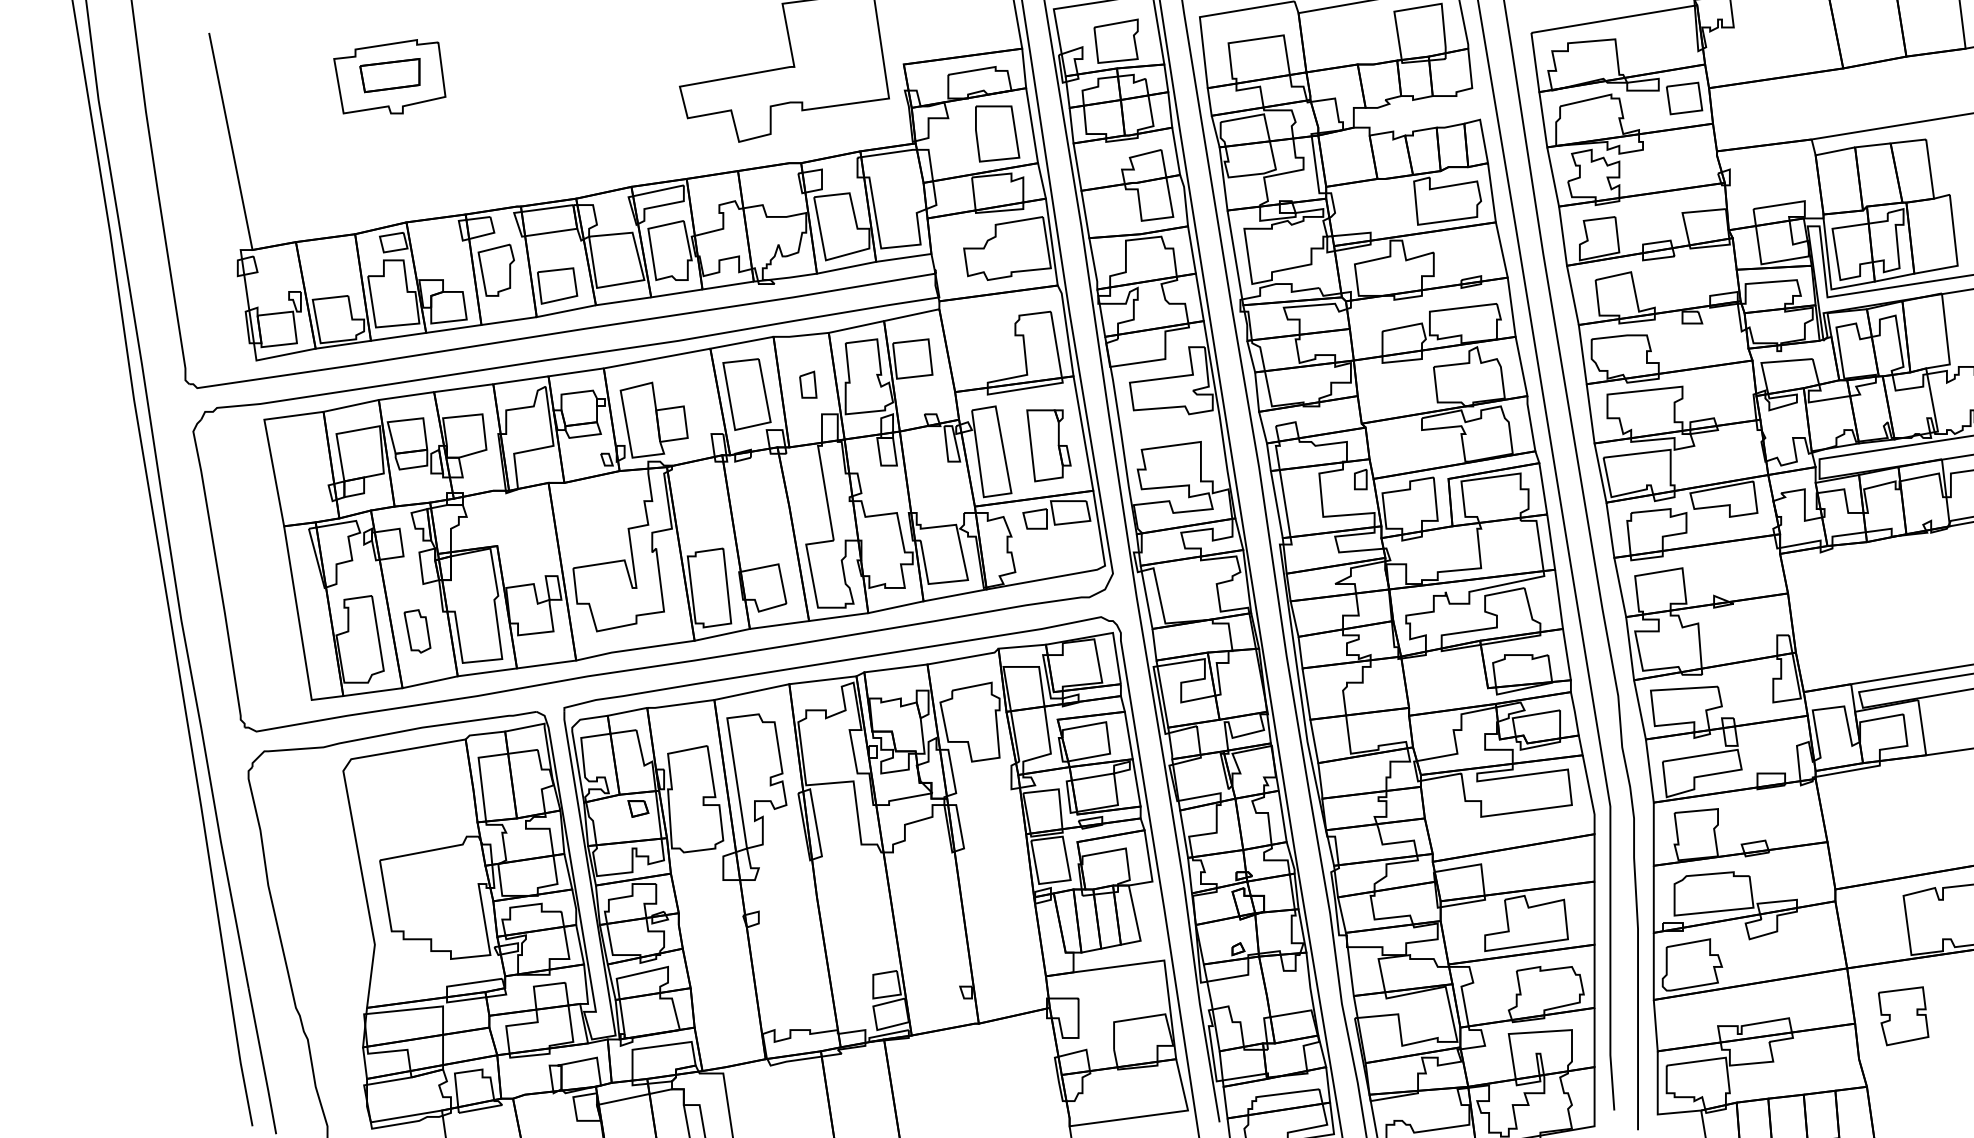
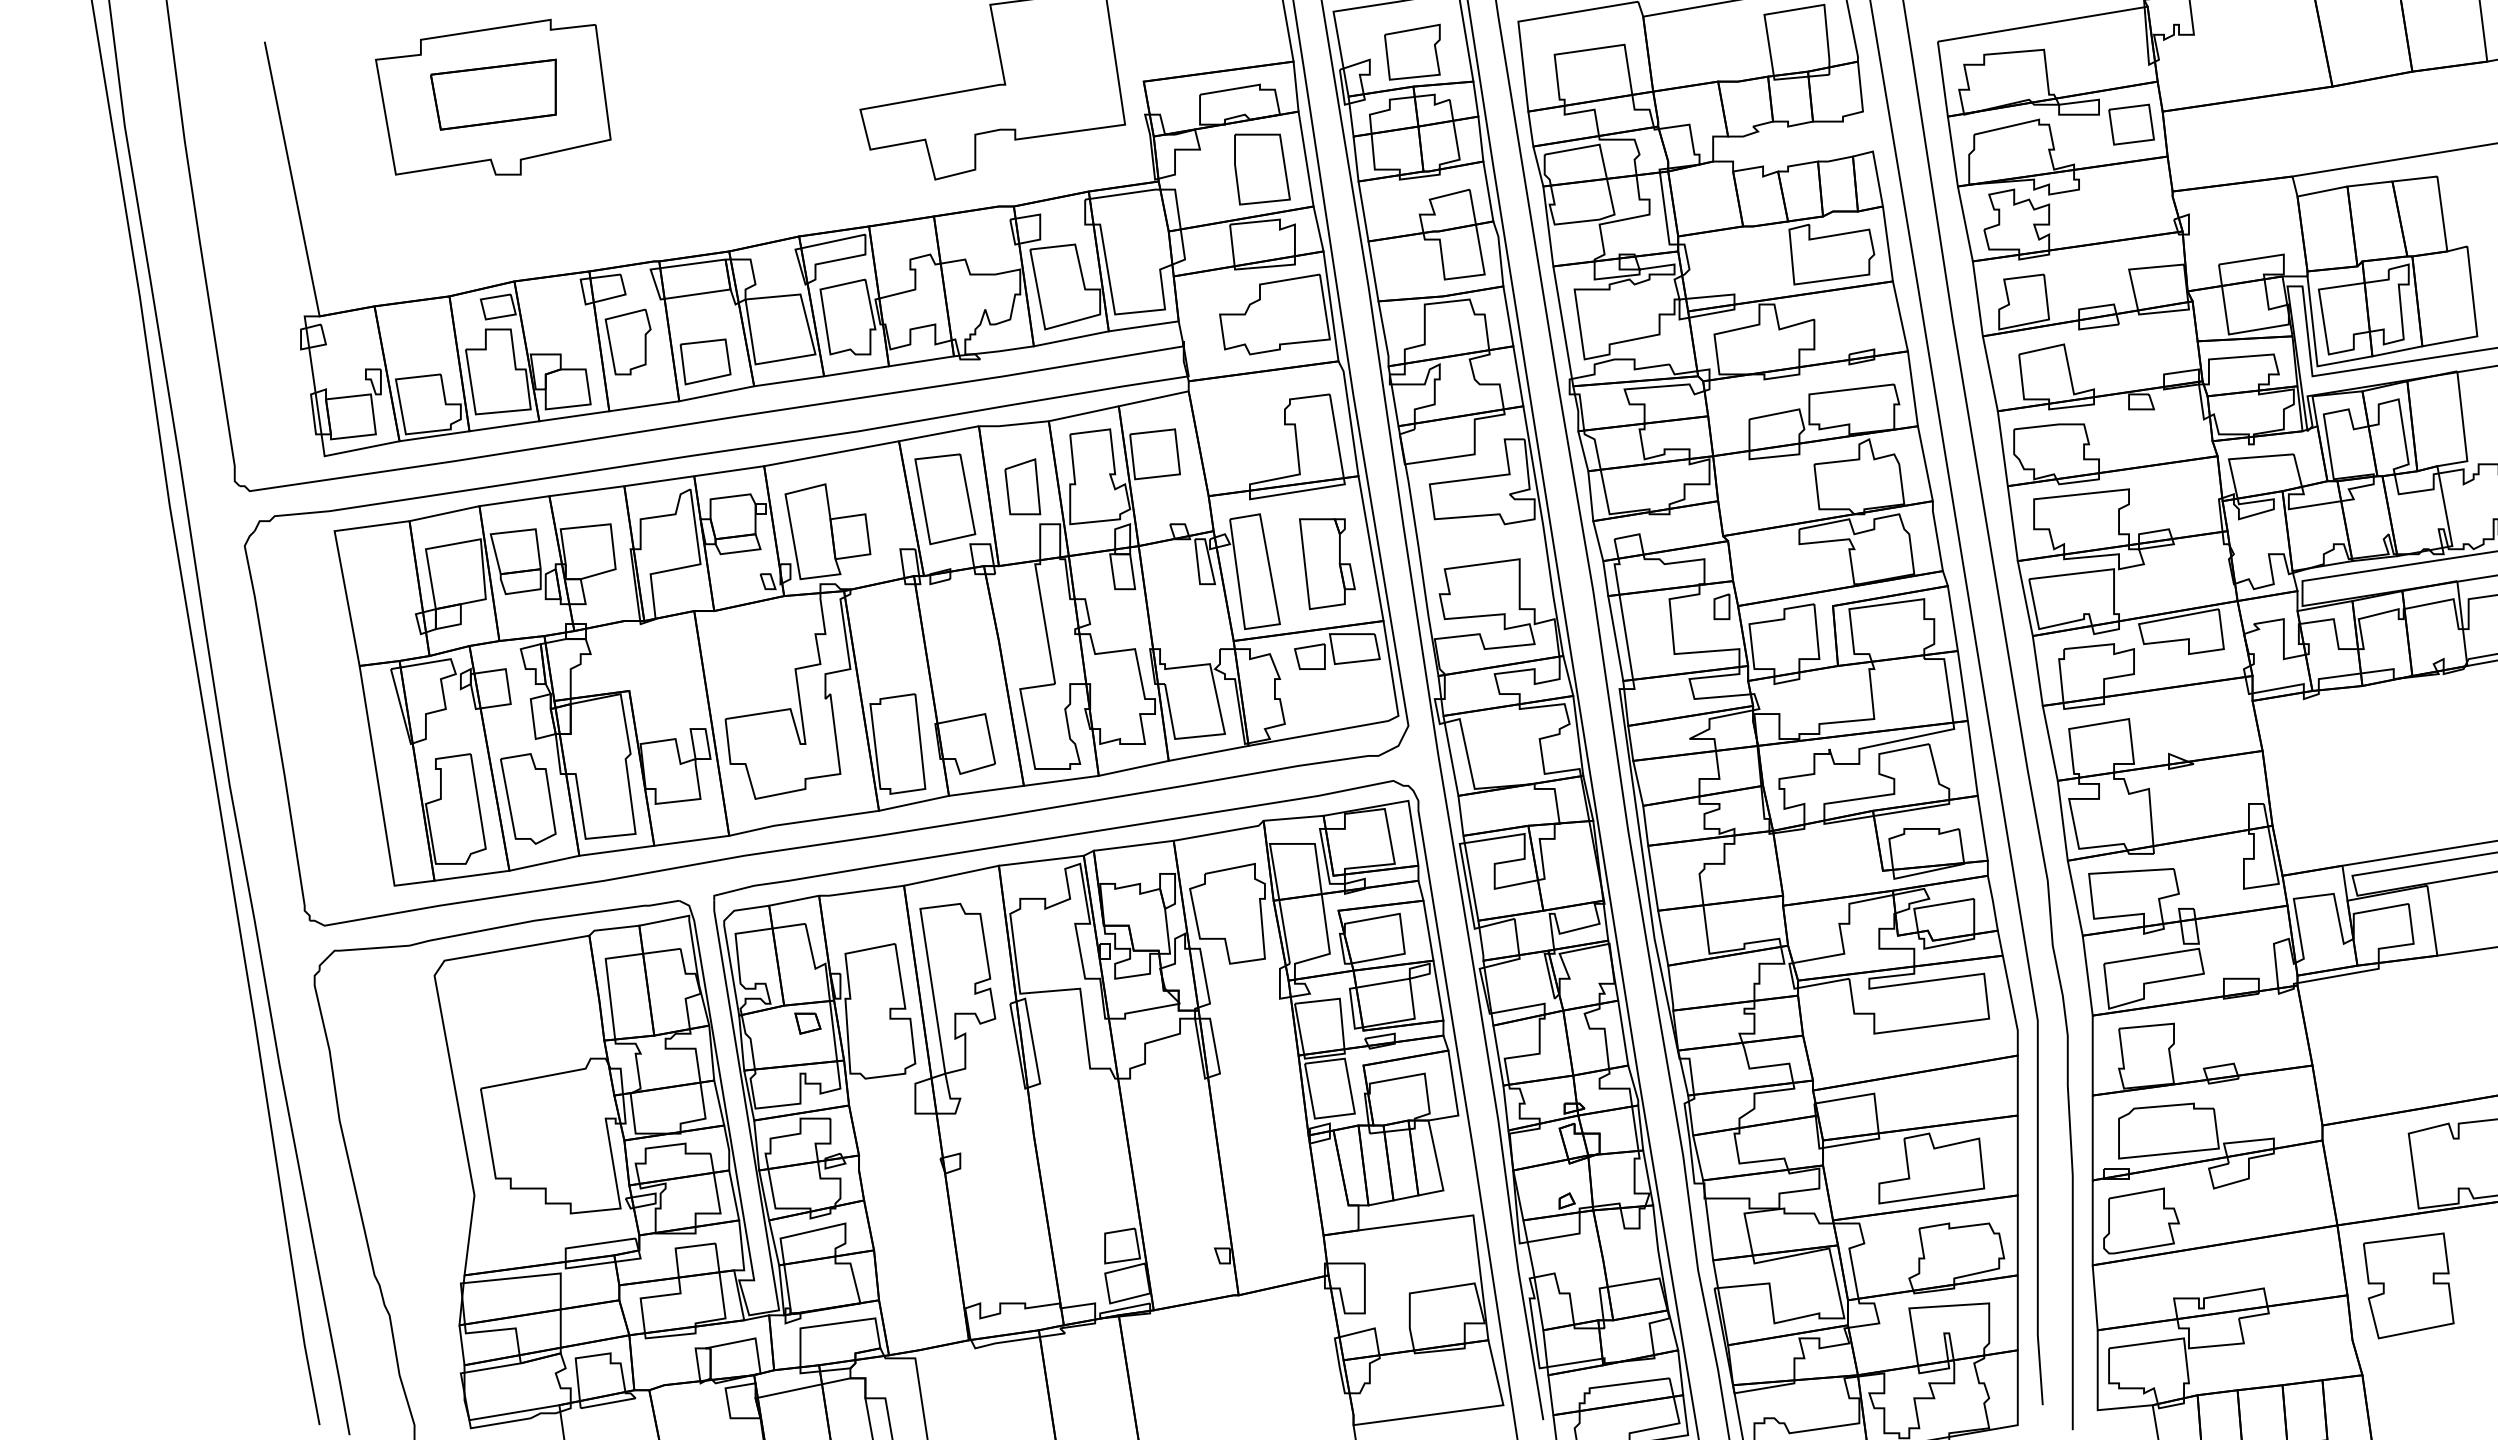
part: (389, 76) -> (493, 96), size x1.67
part: (807, 384) -> (1022, 486), size x1.67
part: (417, 631) -> (528, 798), size x1.67
part: (1903, 1015) -> (2408, 1285), size x1.43

